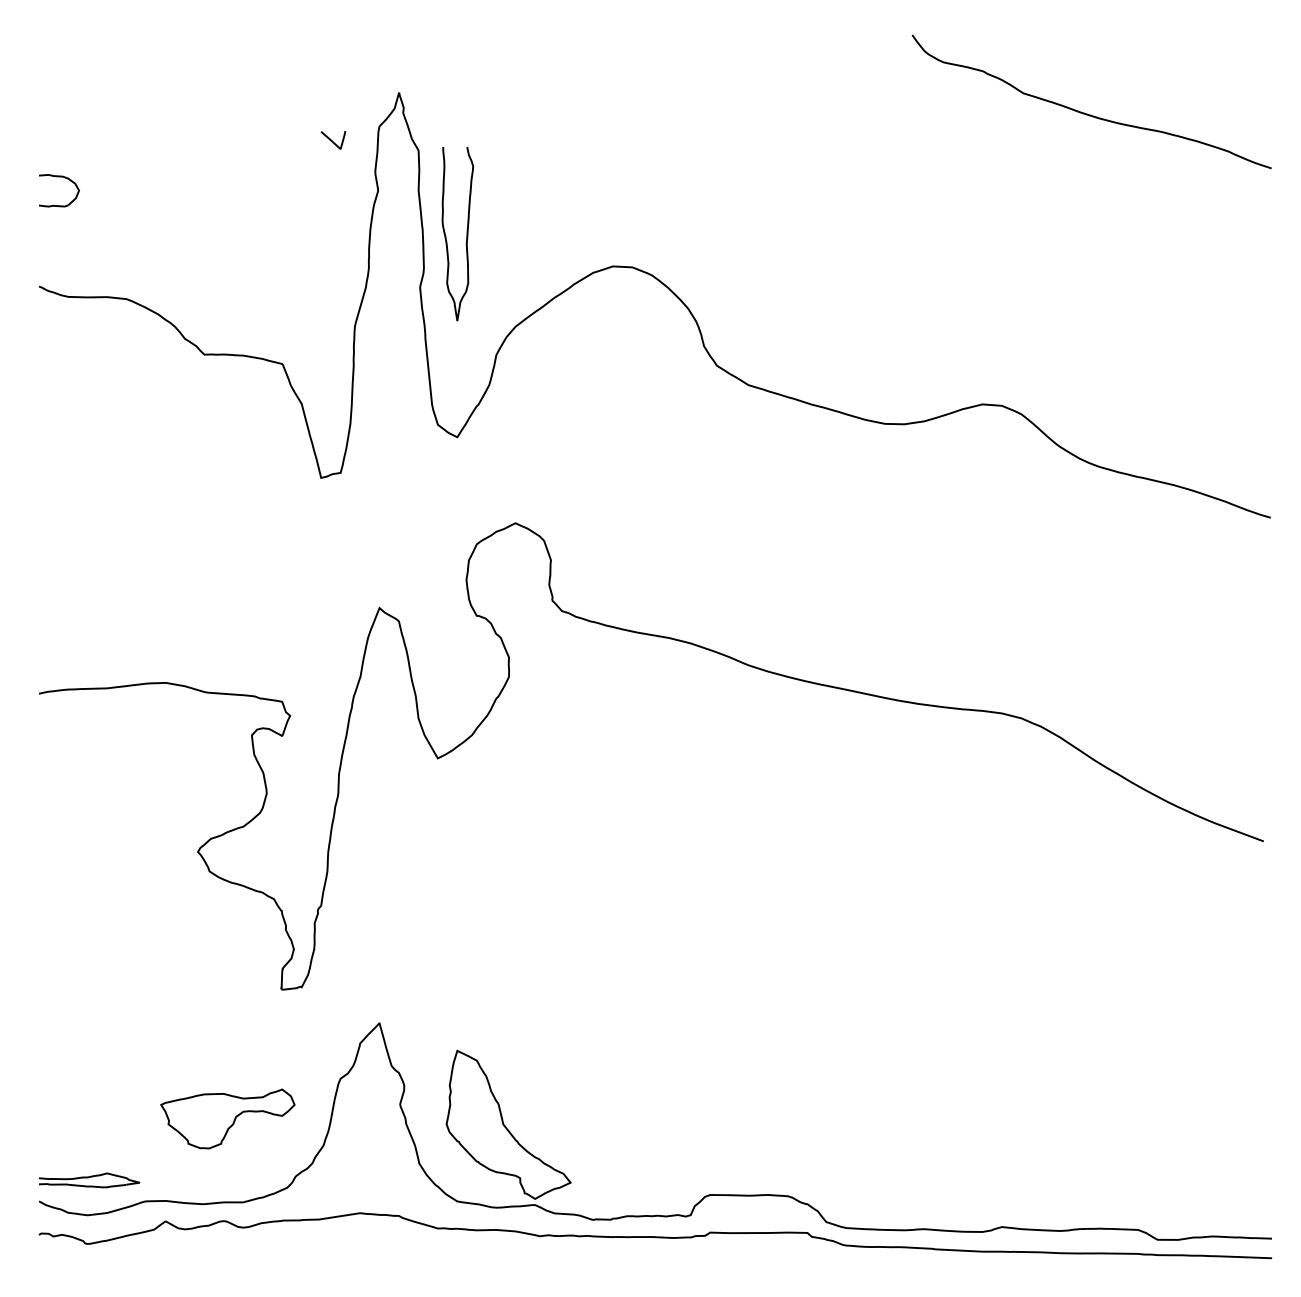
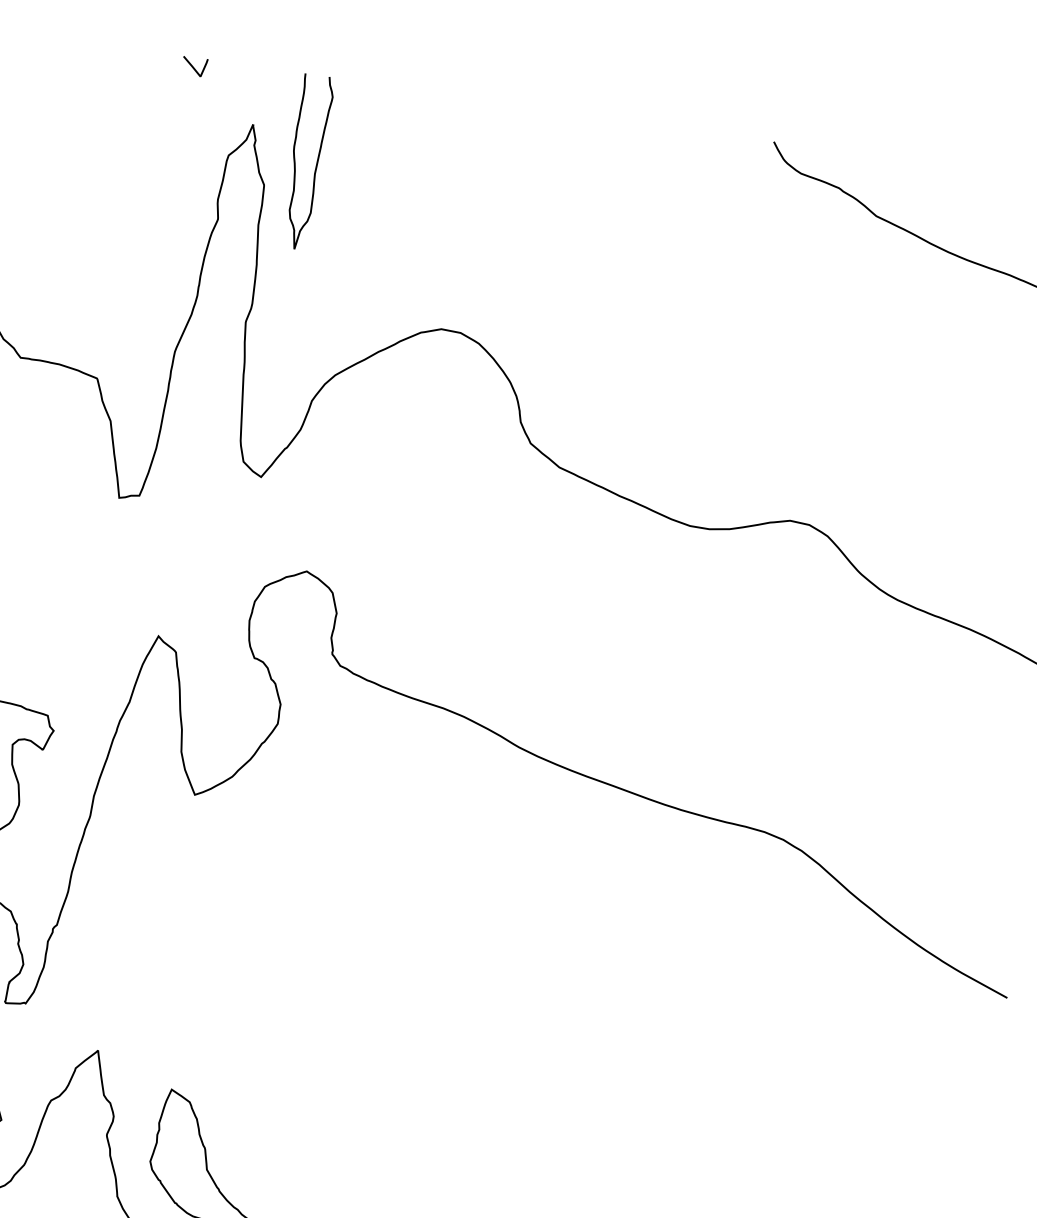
curve: (332, 140) -> (193, 66), moved
curve: (466, 234) -> (316, 164), moved

